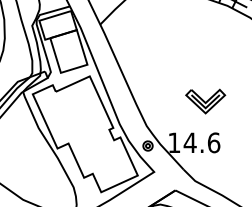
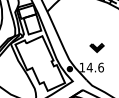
part: (204, 100) -> (96, 47), size x0.71

